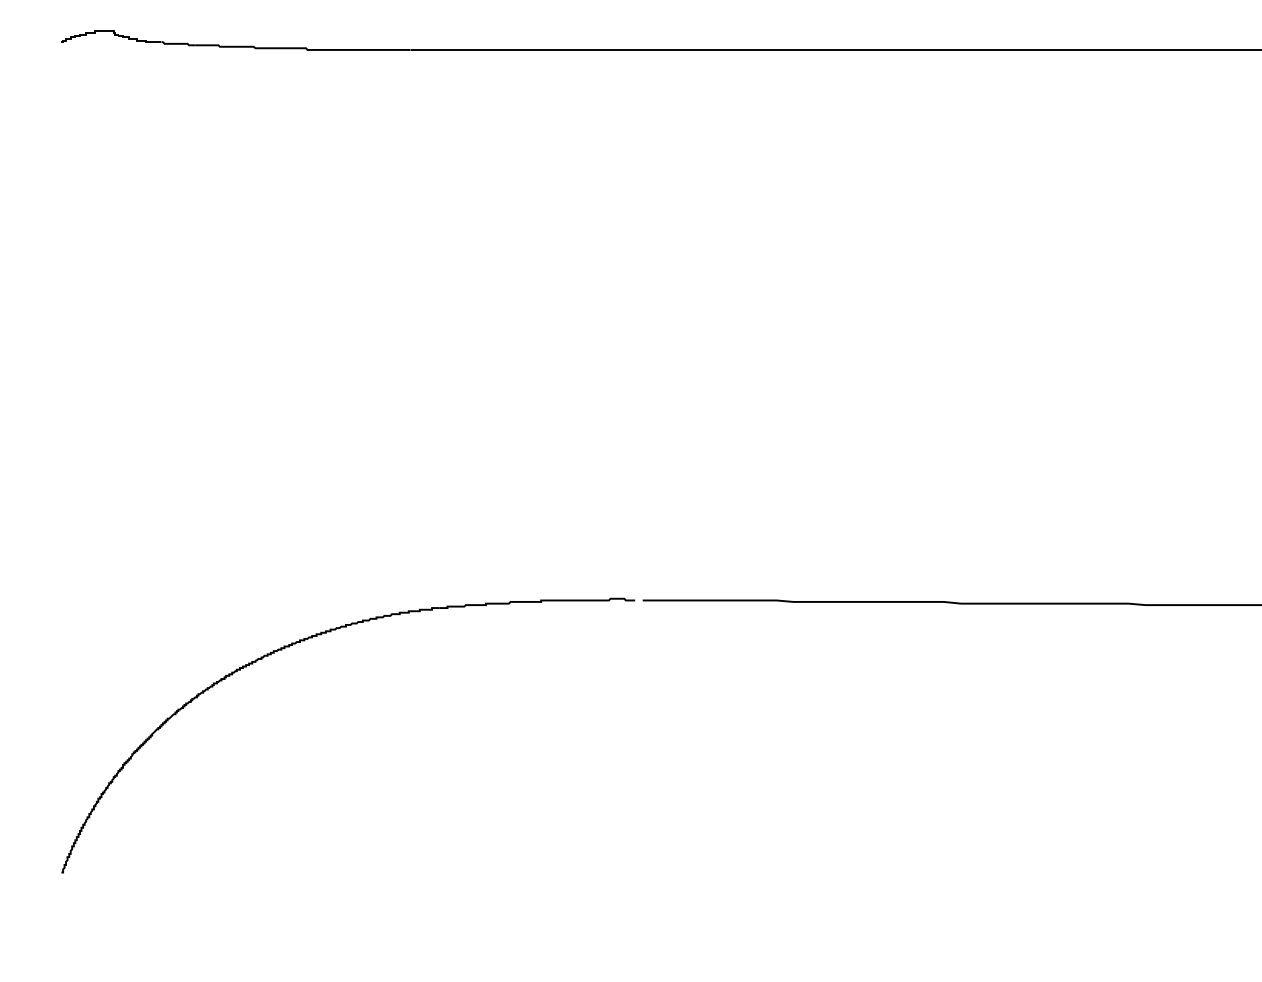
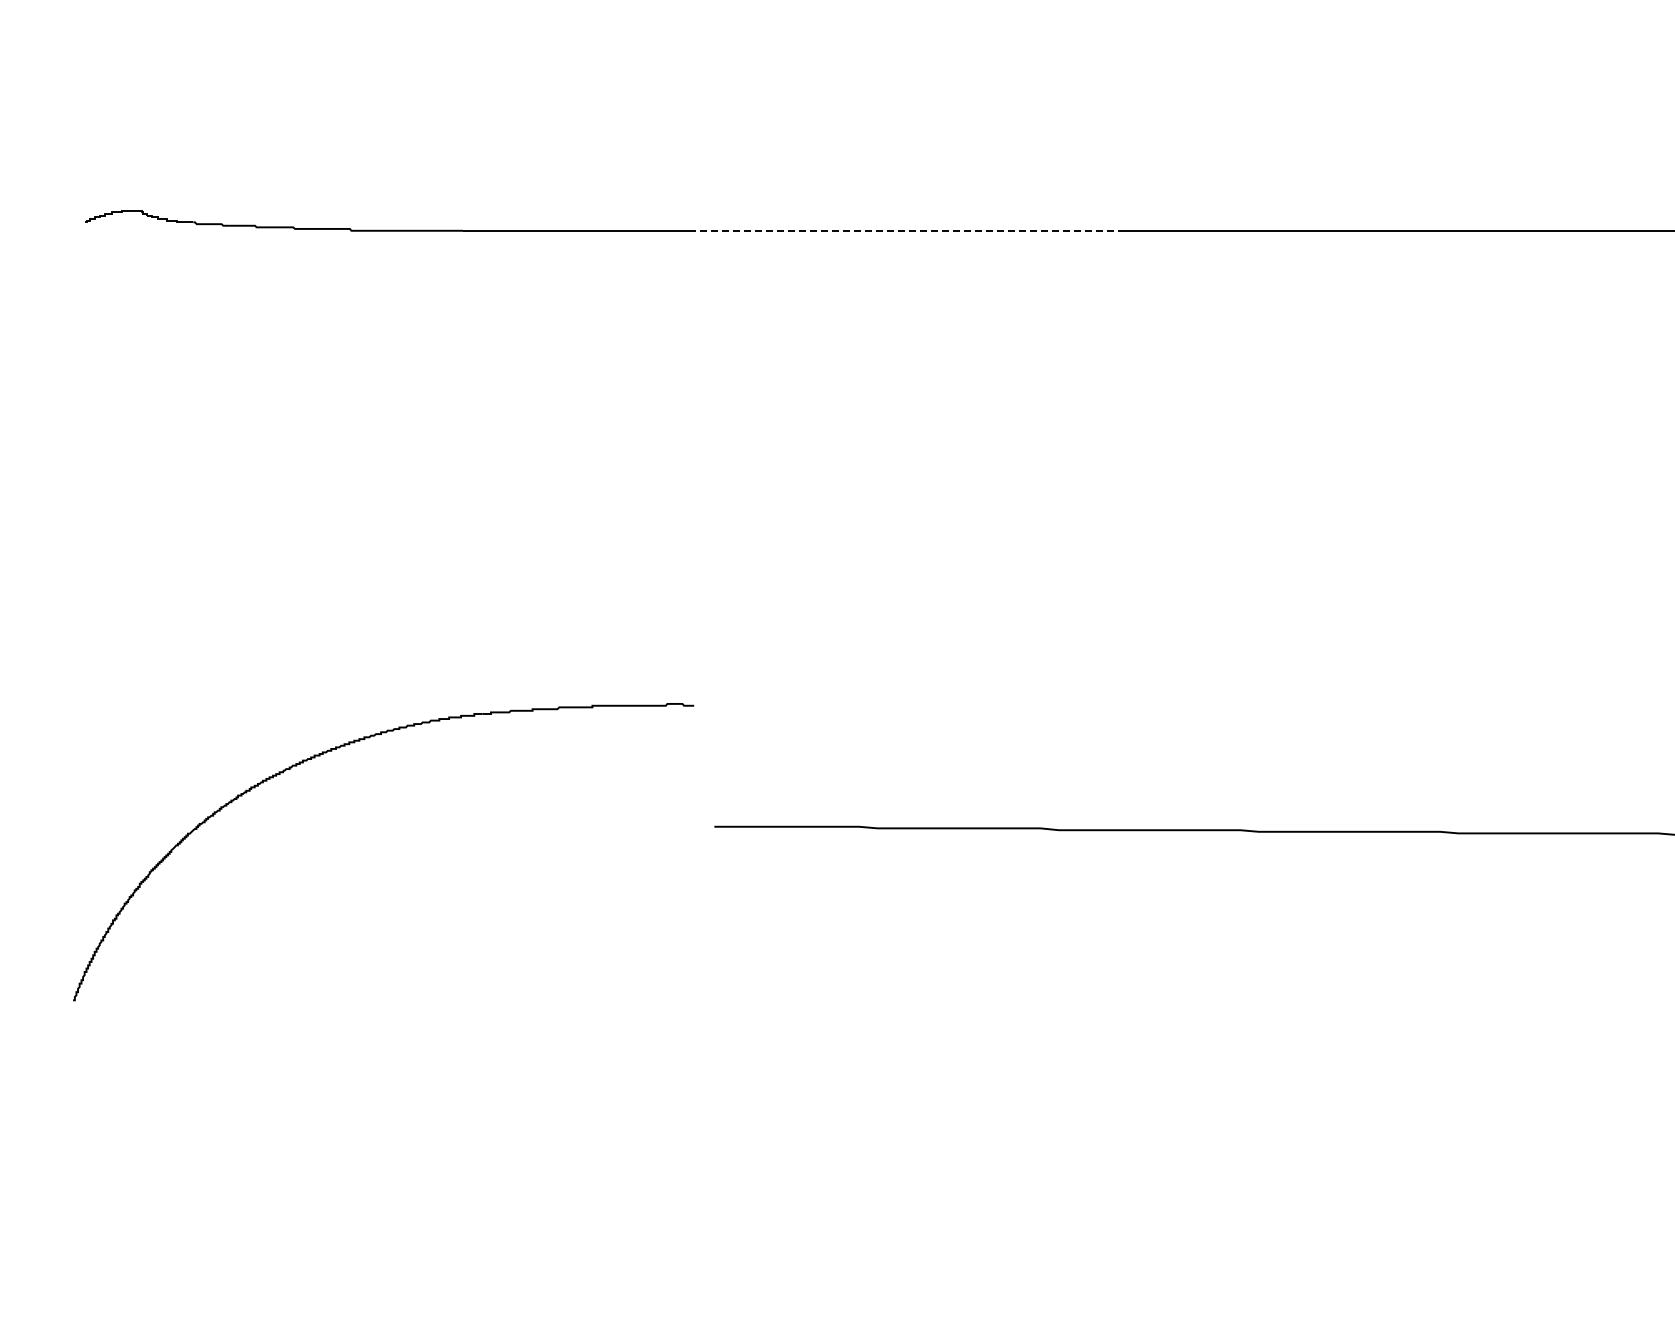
line: (823, 49) -> (910, 230), solid -> dashed
part: (316, 637) -> (349, 745), moved

